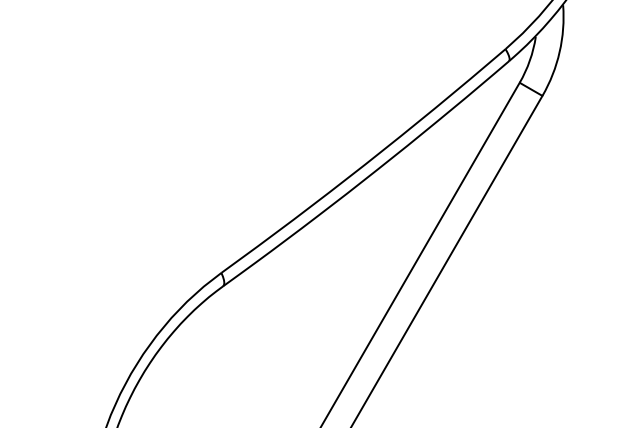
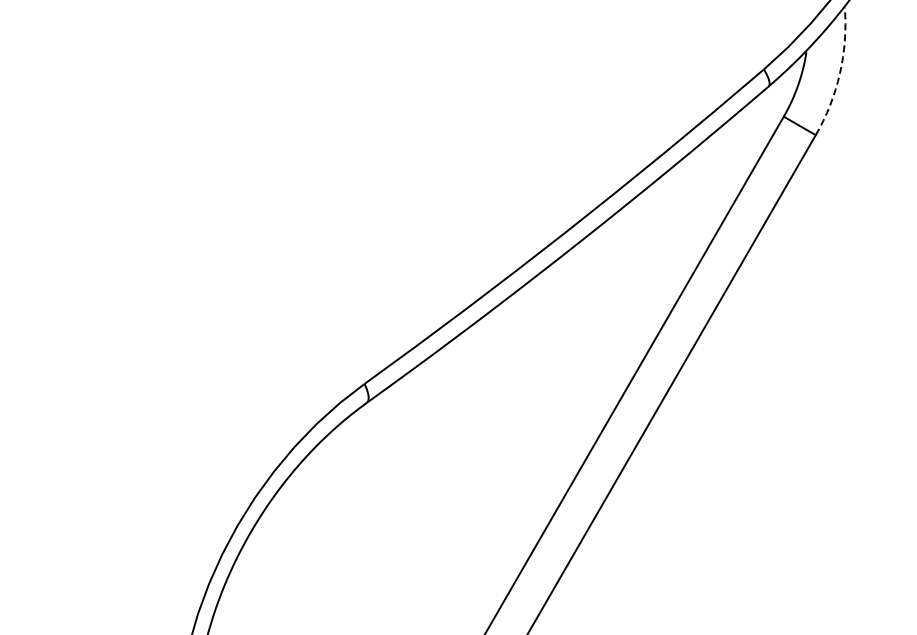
arc: (559, 52) -> (839, 73), solid -> dashed

